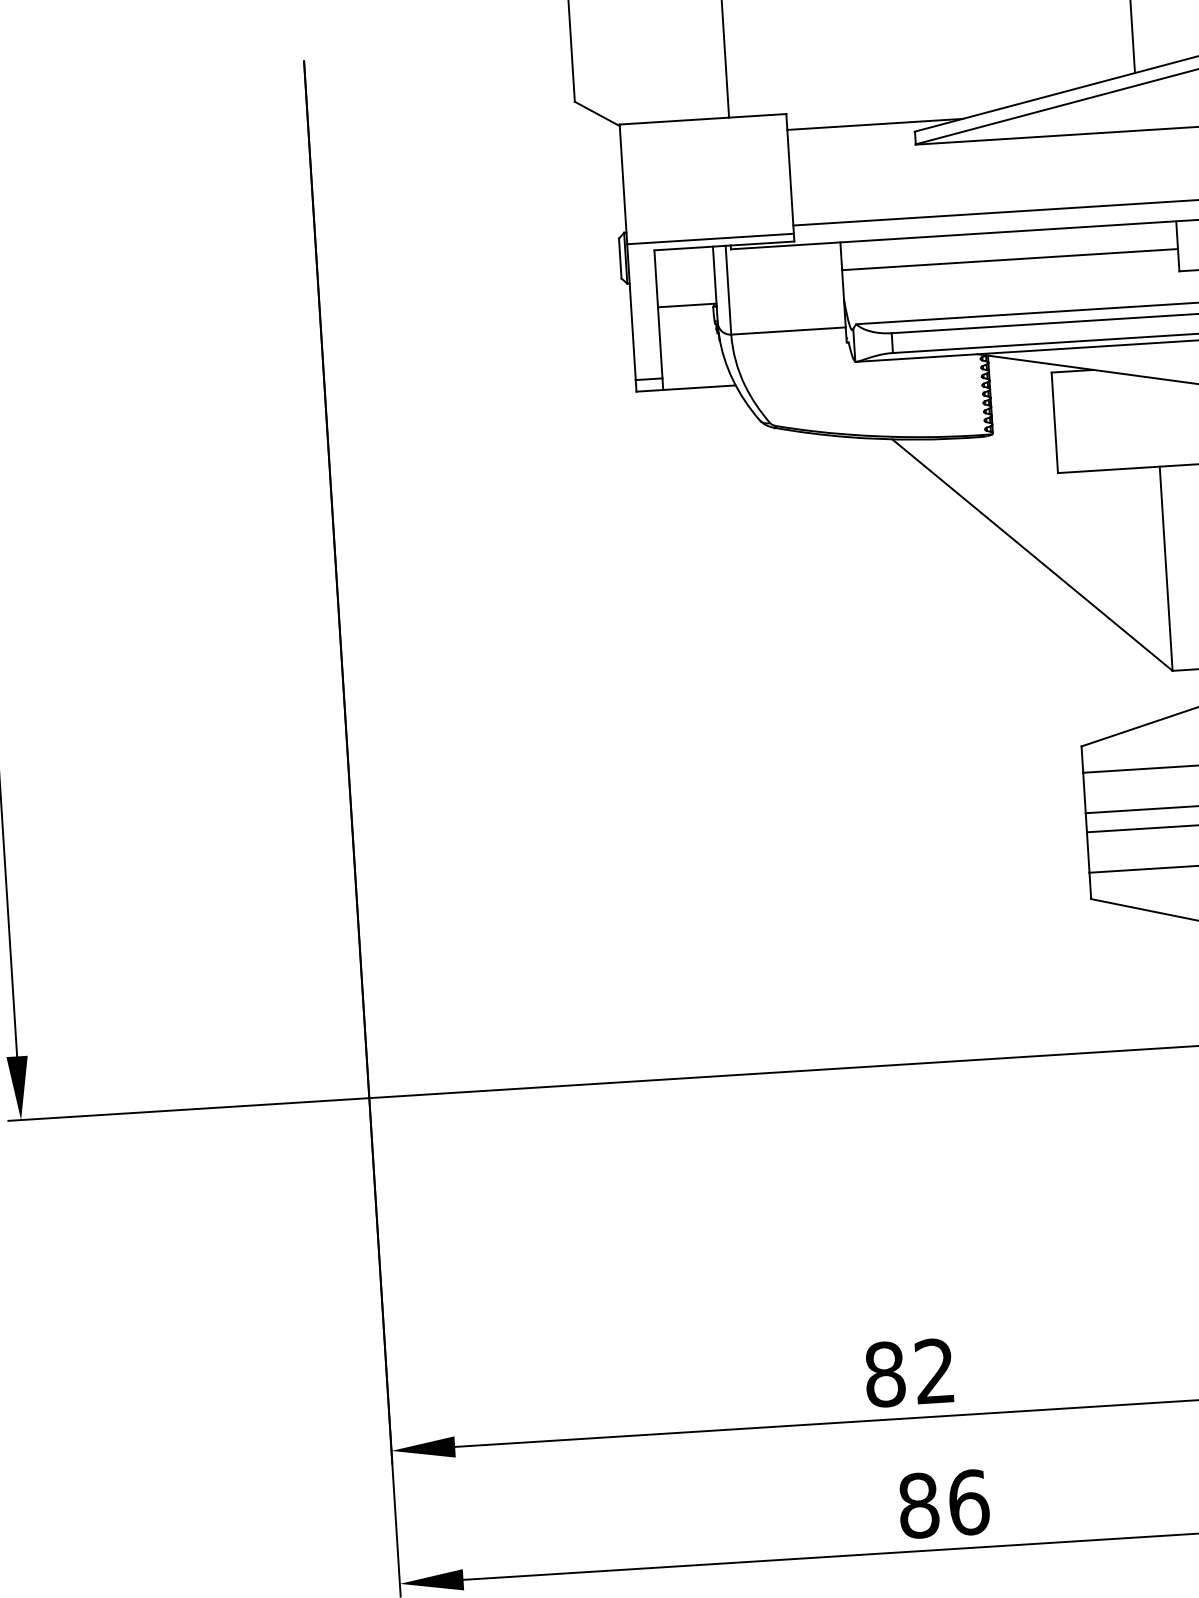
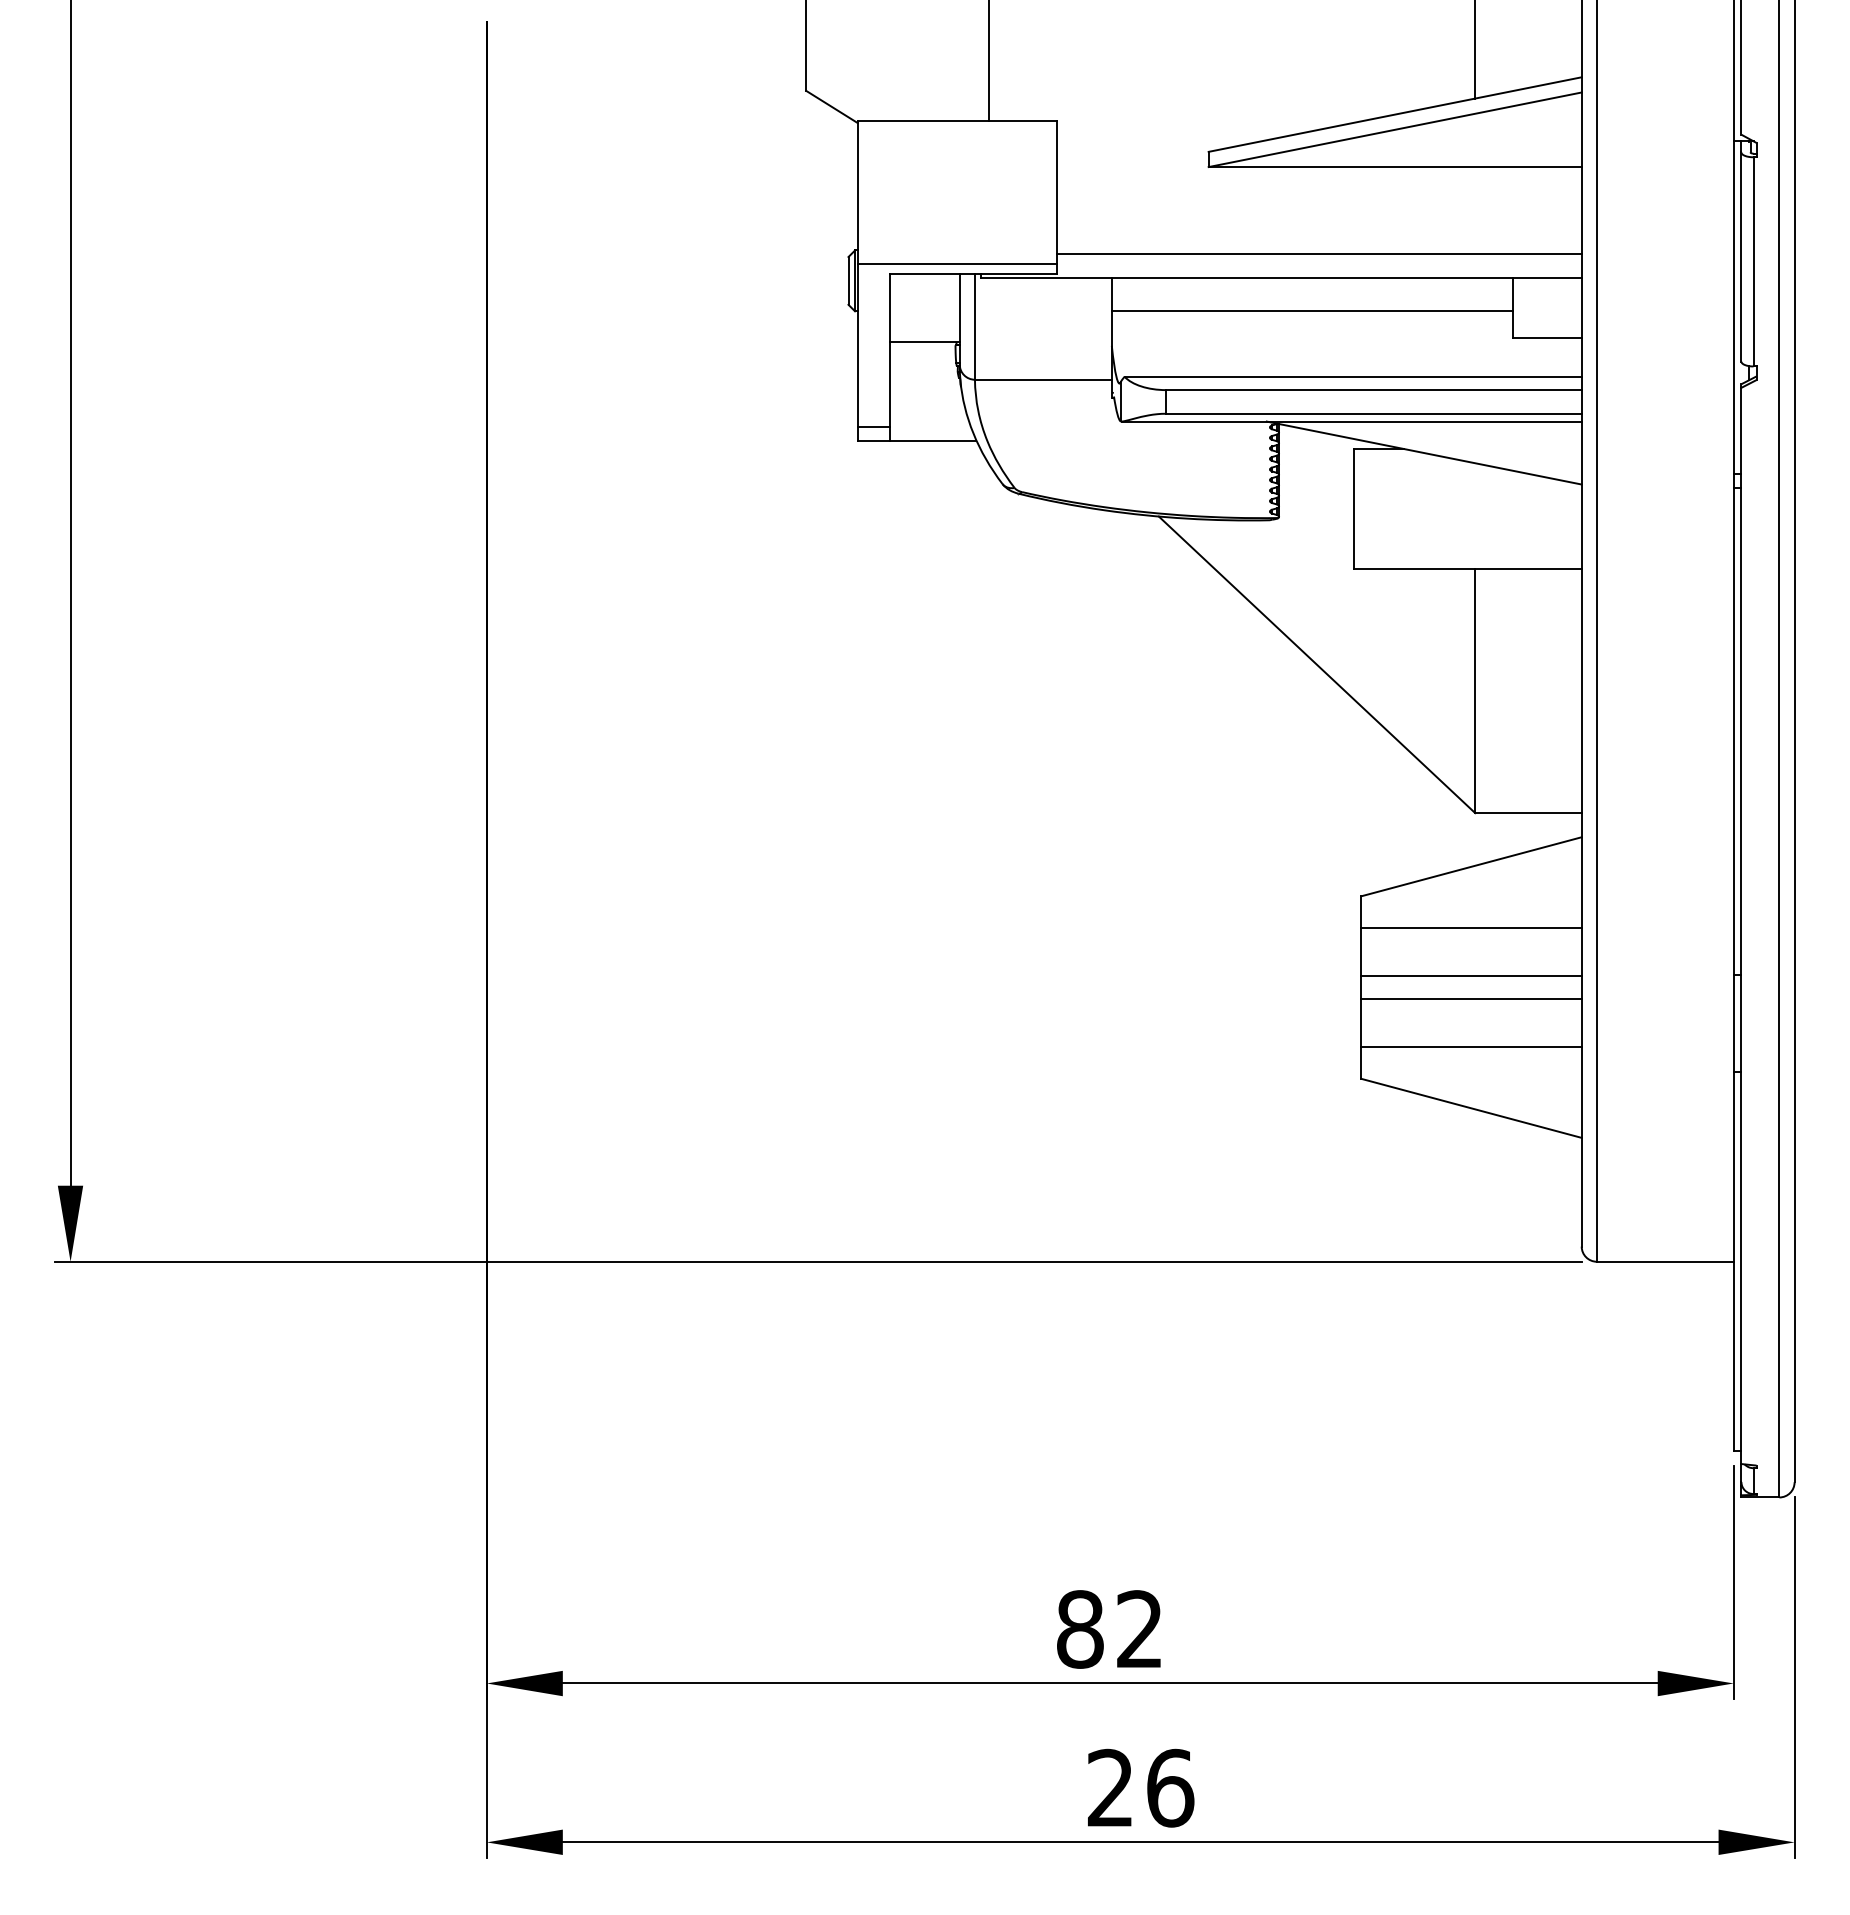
line: (874, 124) -> (1161, 140), removed
text: (918, 1505) -> (1110, 1787), 86 -> 26

